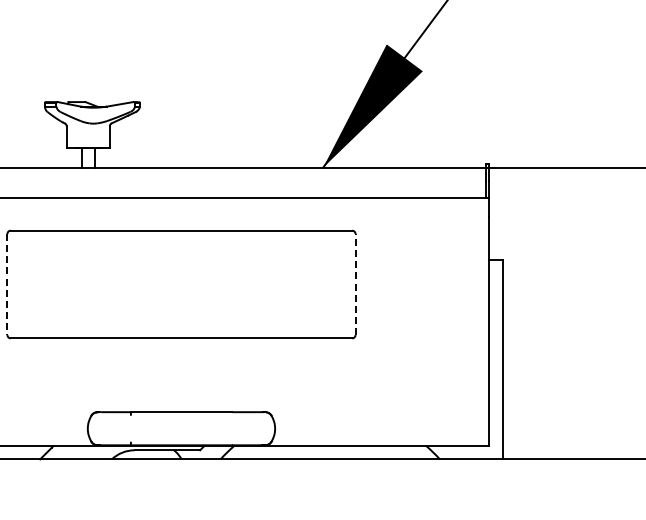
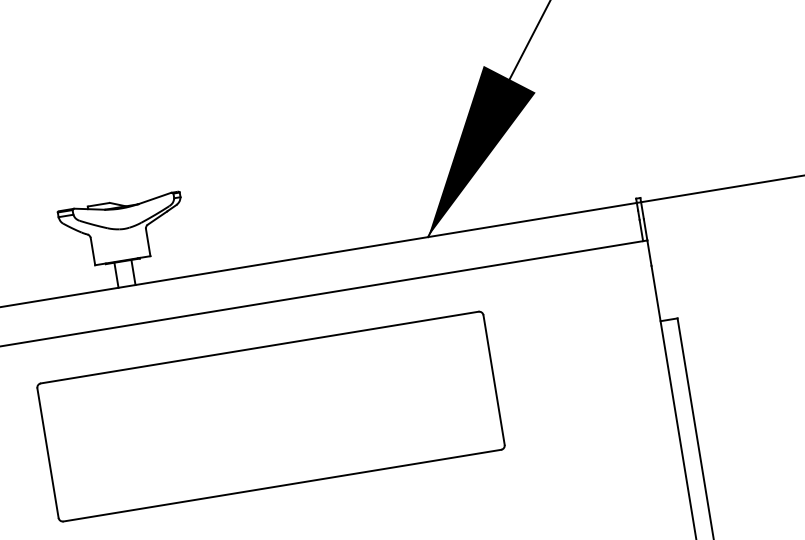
line: (7, 284) -> (48, 453), dashed -> solid
line: (355, 284) -> (494, 380), dashed -> solid

